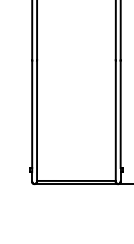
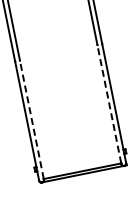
line: (37, 120) -> (32, 119), solid -> dashed
line: (115, 120) -> (108, 103), solid -> dashed

